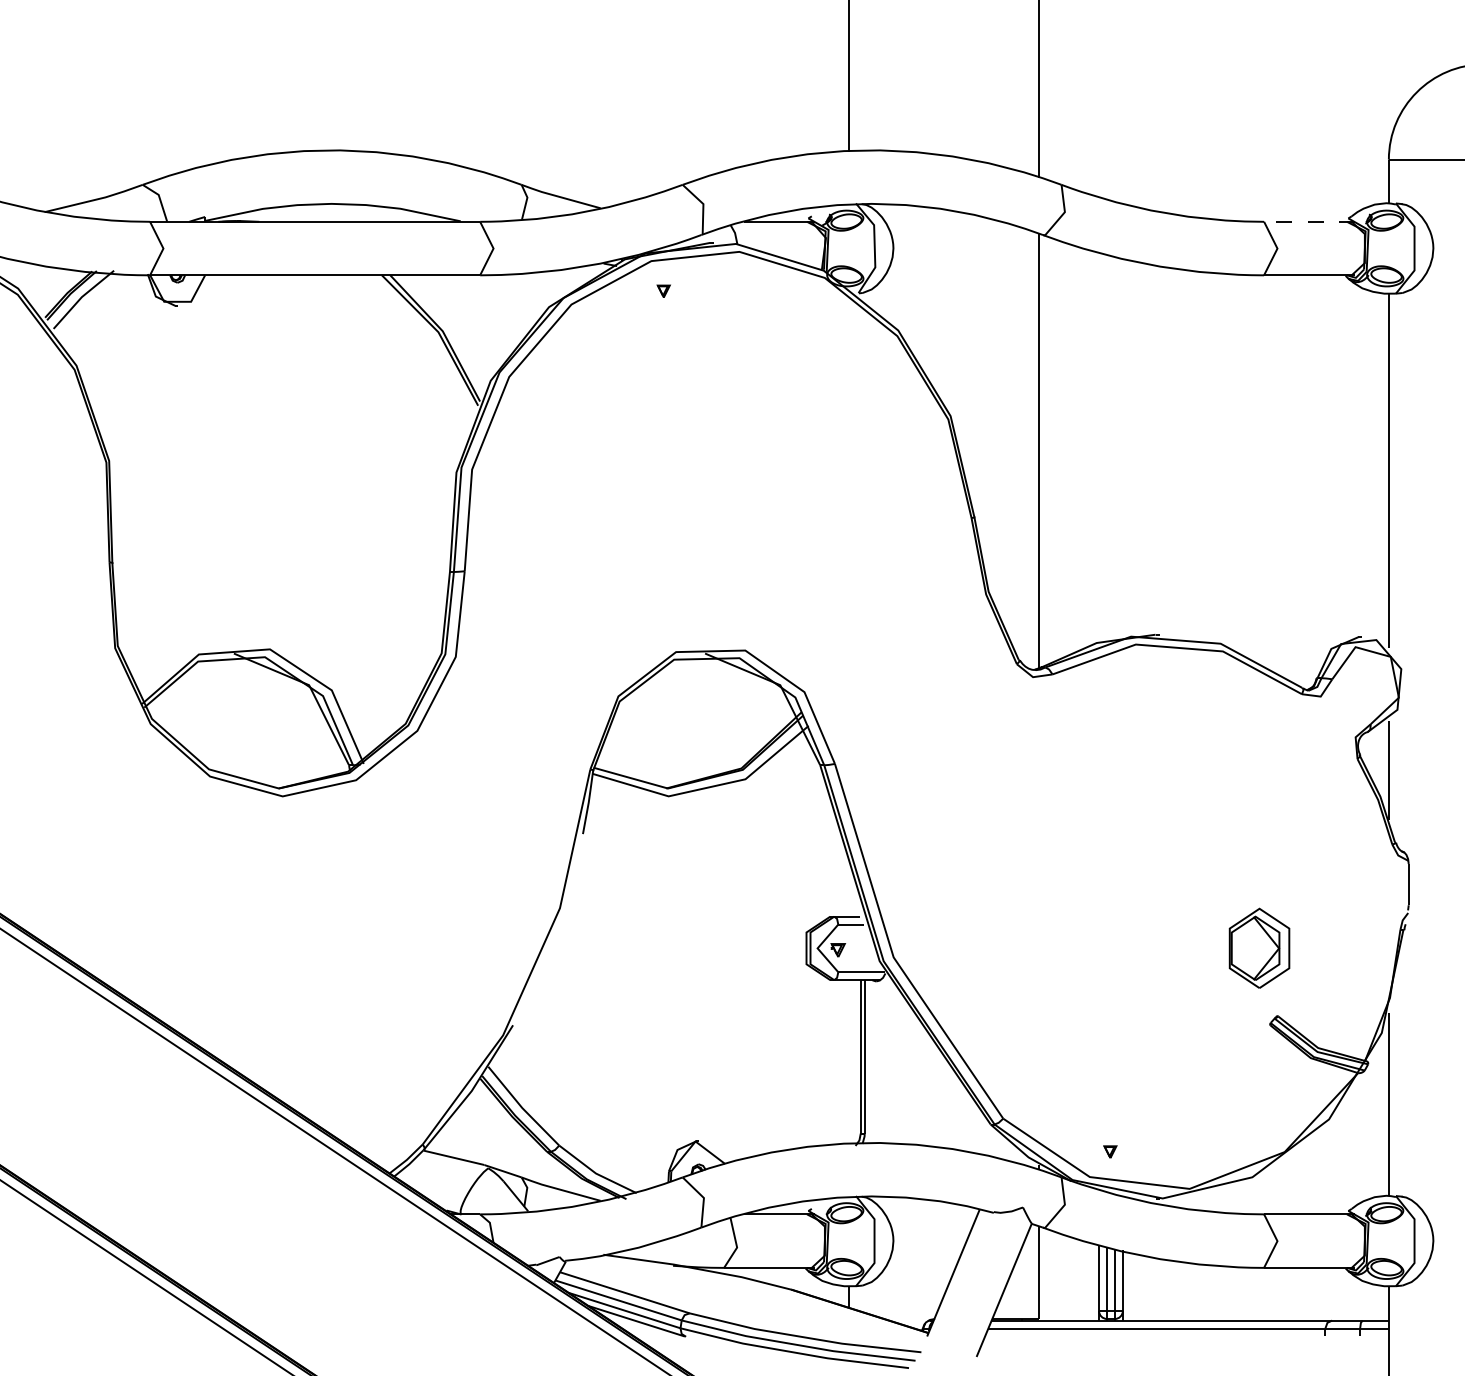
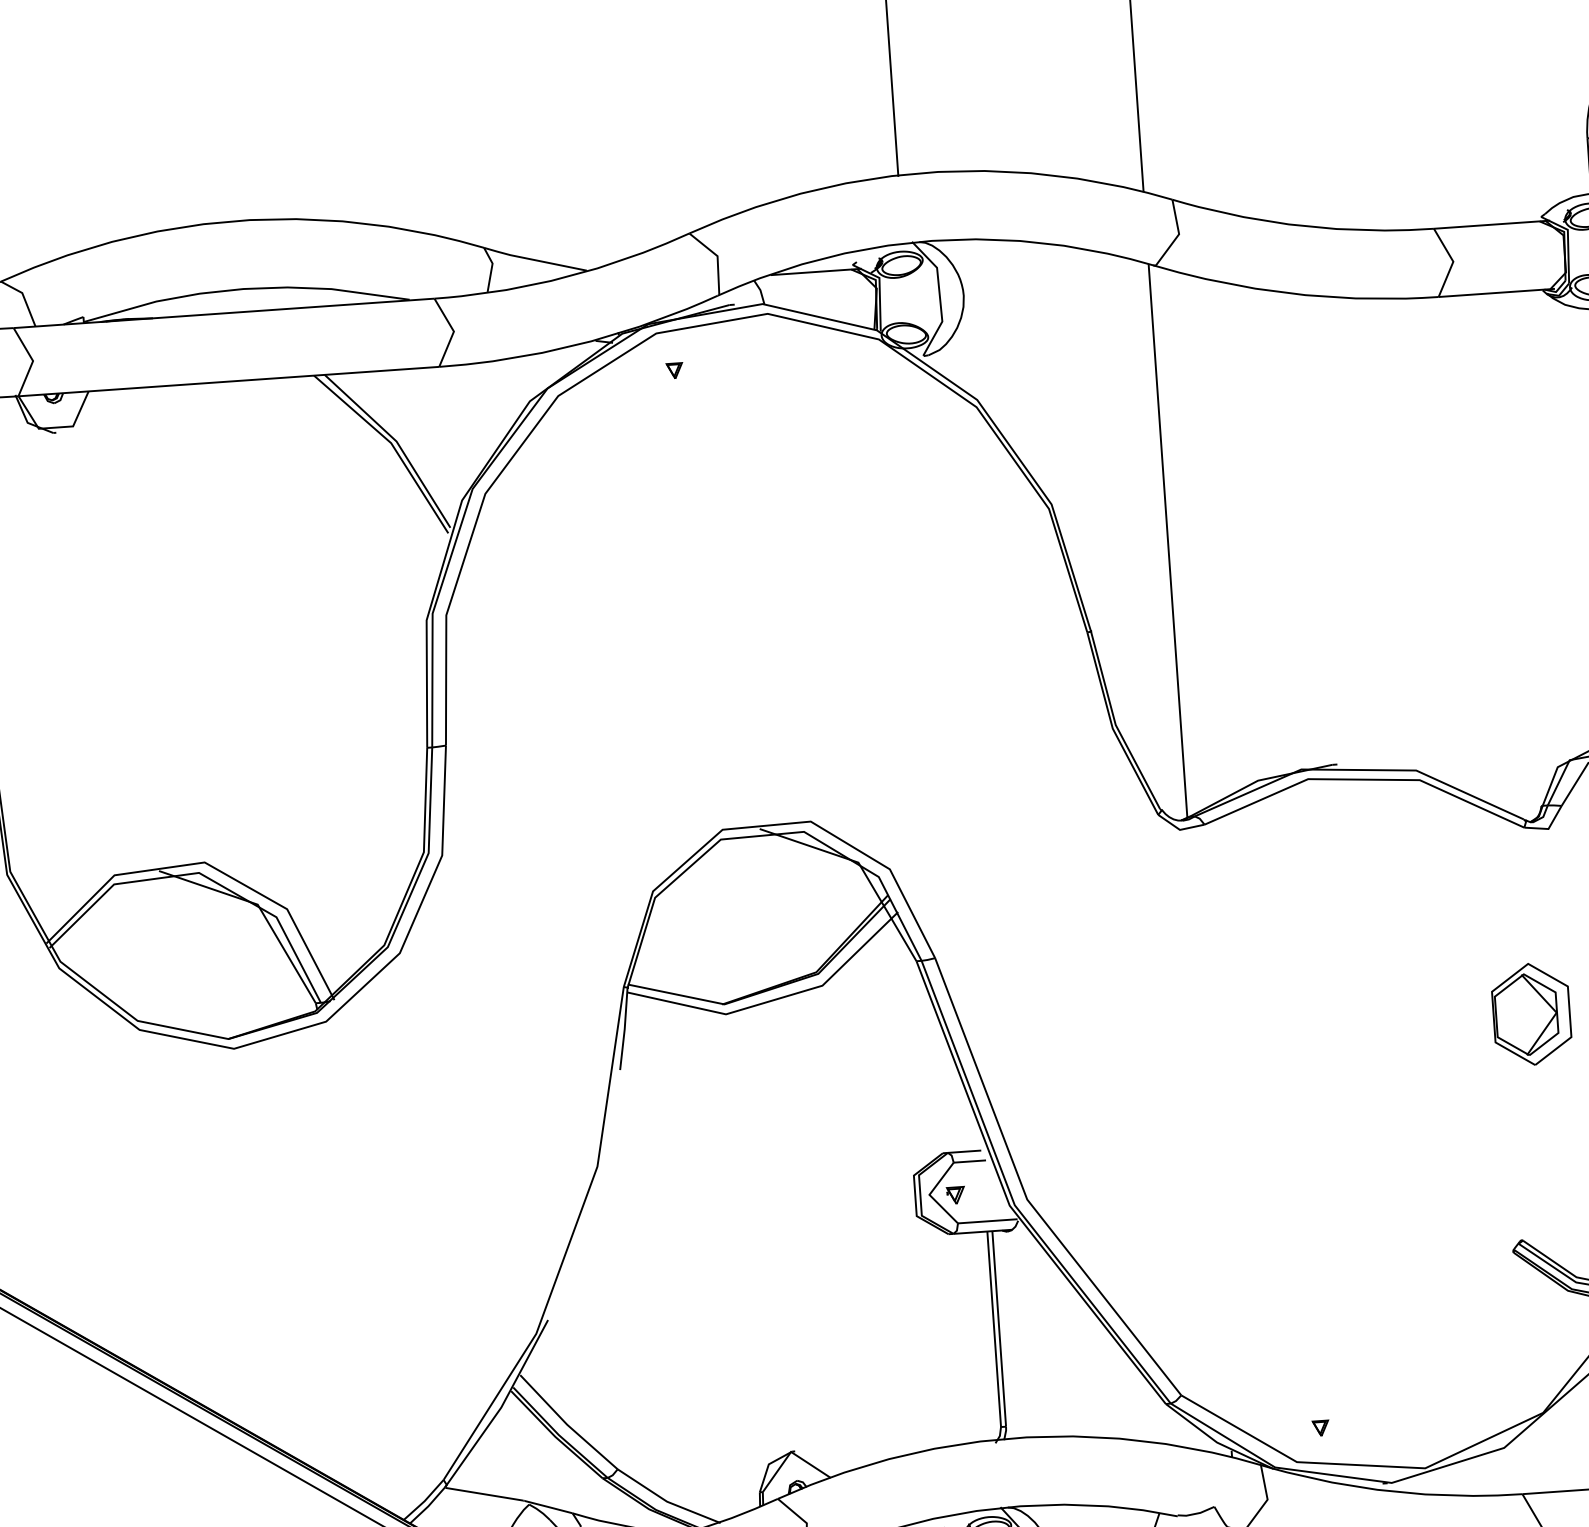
line: (1309, 221) -> (1491, 224), dashed -> solid
part: (1259, 947) -> (1531, 1013), moved

